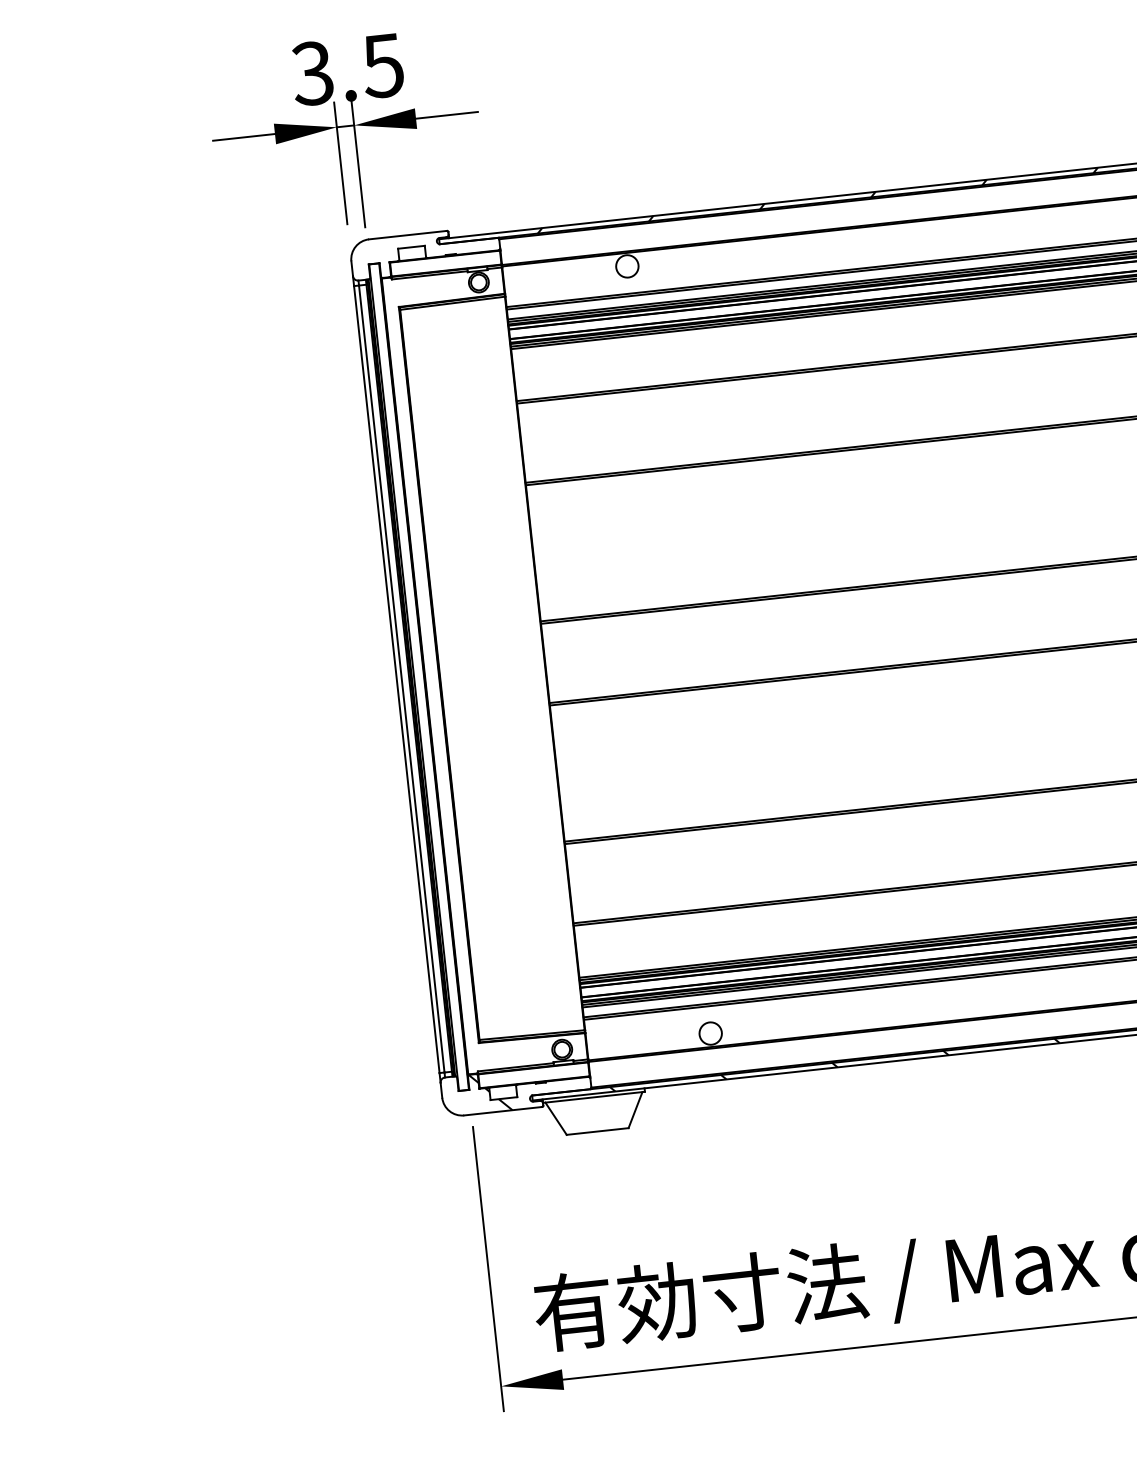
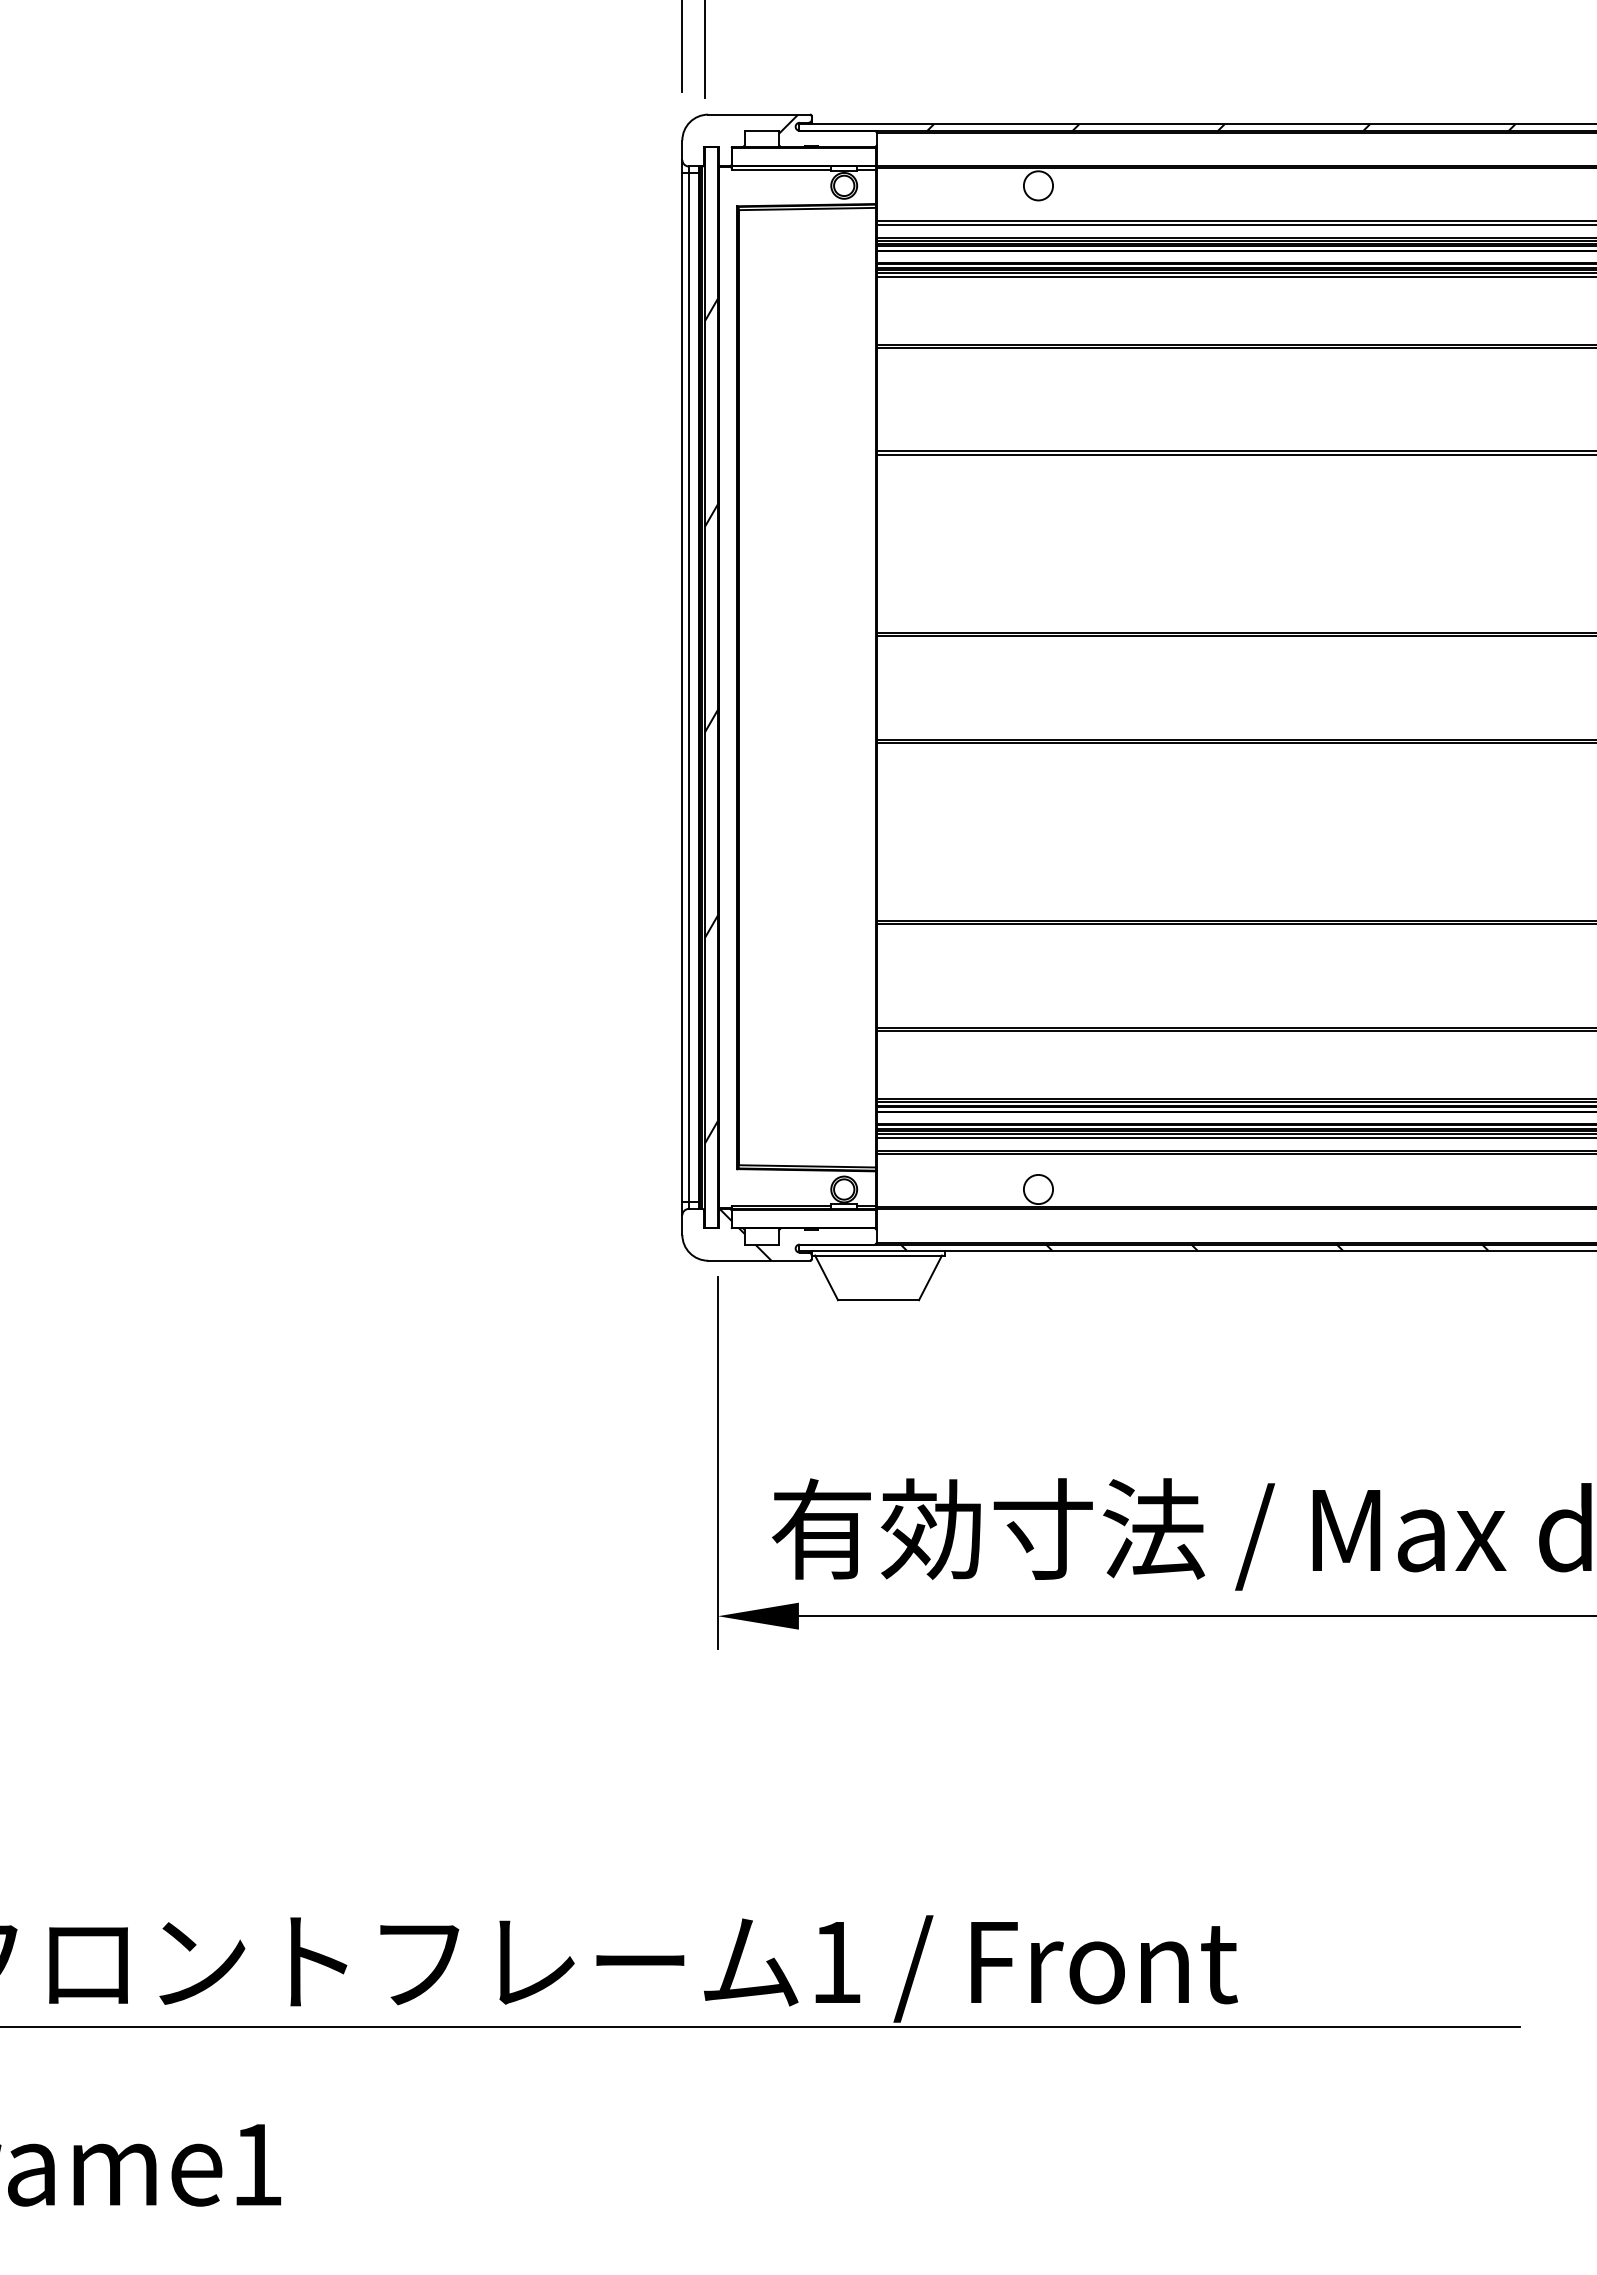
hatch: (431, 239) -> (788, 123), added
hatch: (421, 702) -> (711, 720), added

